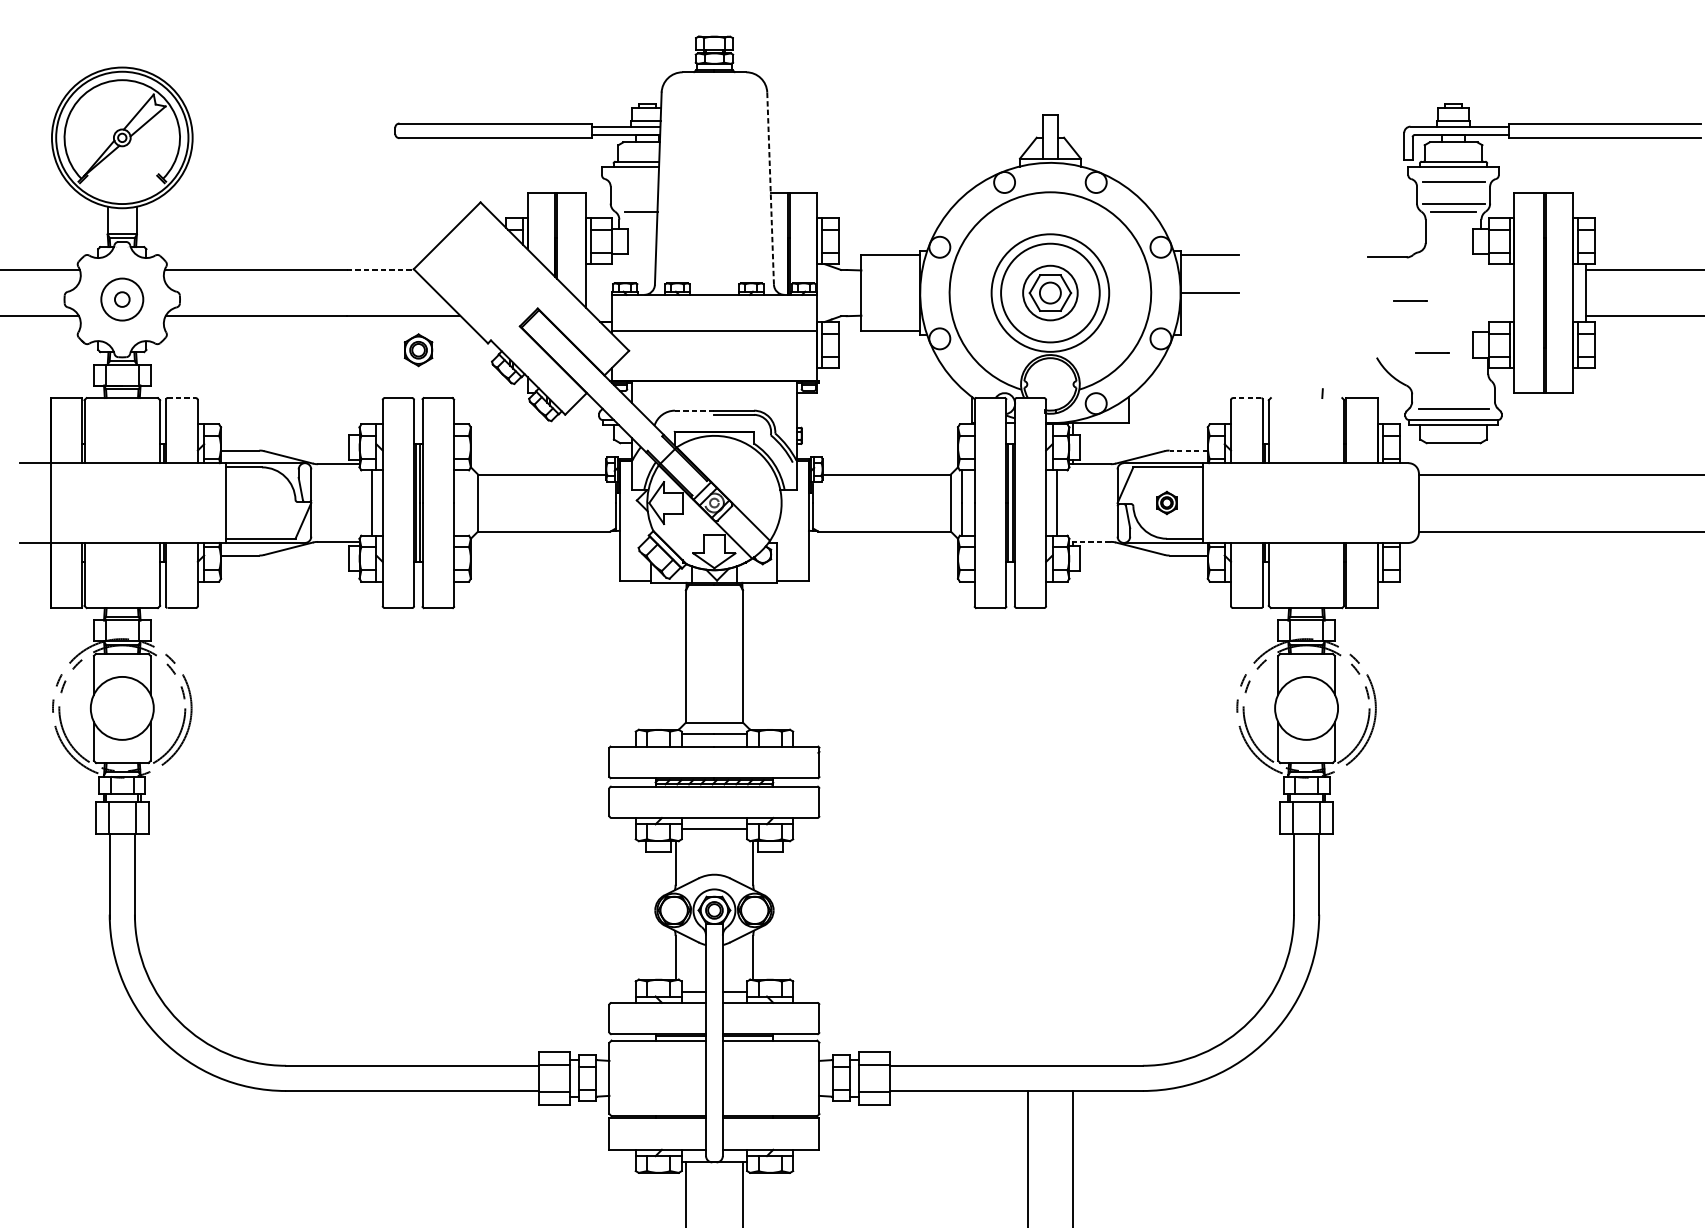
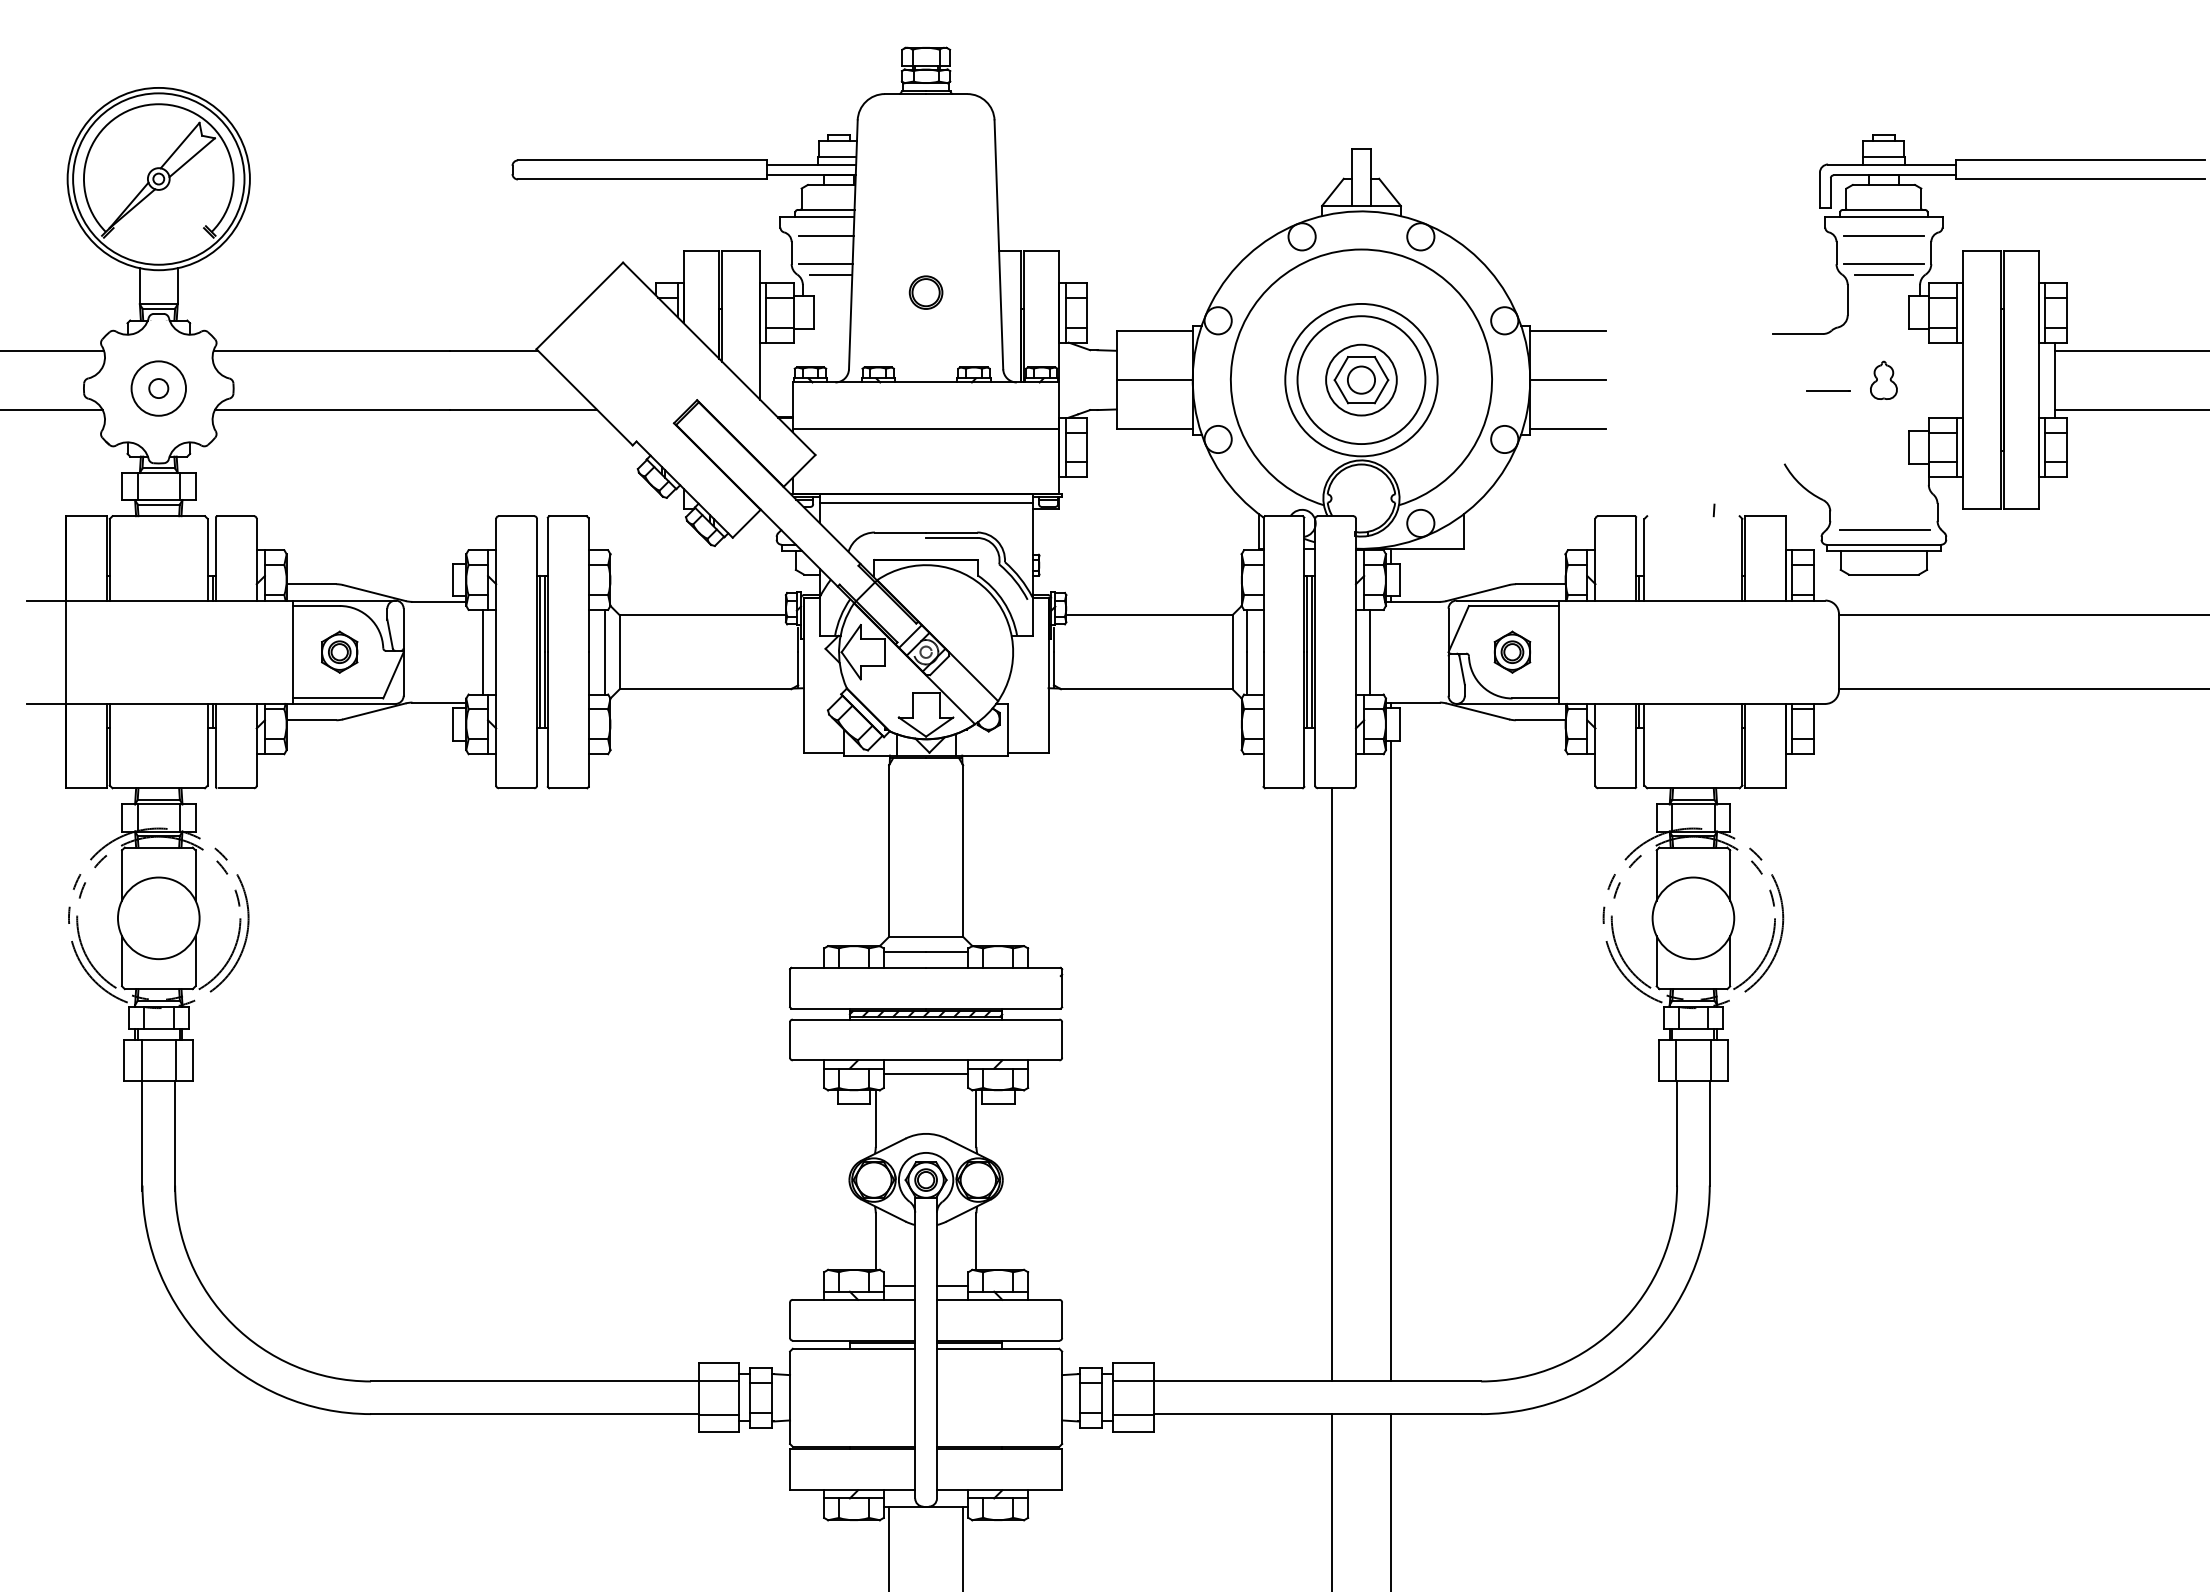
line: (636, 181) -> (825, 235), added
line: (770, 188) -> (998, 244), dashed -> solid
line: (636, 203) -> (825, 264), added
part: (713, 225) -> (925, 292), added
line: (380, 270) -> (493, 350), dashed -> solid
part: (1453, 292) -> (1883, 379), added
line: (890, 293) -> (1154, 380), added
line: (1210, 331) -> (1568, 429), added
part: (418, 349) -> (339, 651), moved
line: (1432, 352) -> (1856, 457), removed
line: (713, 387) -> (925, 502), added
line: (182, 398) -> (236, 516), dashed -> solid
line: (1247, 398) -> (1616, 516), dashed -> solid
line: (694, 410) -> (900, 532), dashed -> solid
line: (1188, 450) -> (1540, 584), dashed -> solid
line: (467, 502) -> (605, 651), added
part: (1166, 502) -> (1512, 651), size x1.43
line: (1089, 541) -> (1412, 702), dashed -> solid
line: (1072, 818) -> (1390, 1060), added
line: (1027, 836) -> (1331, 1084), added

